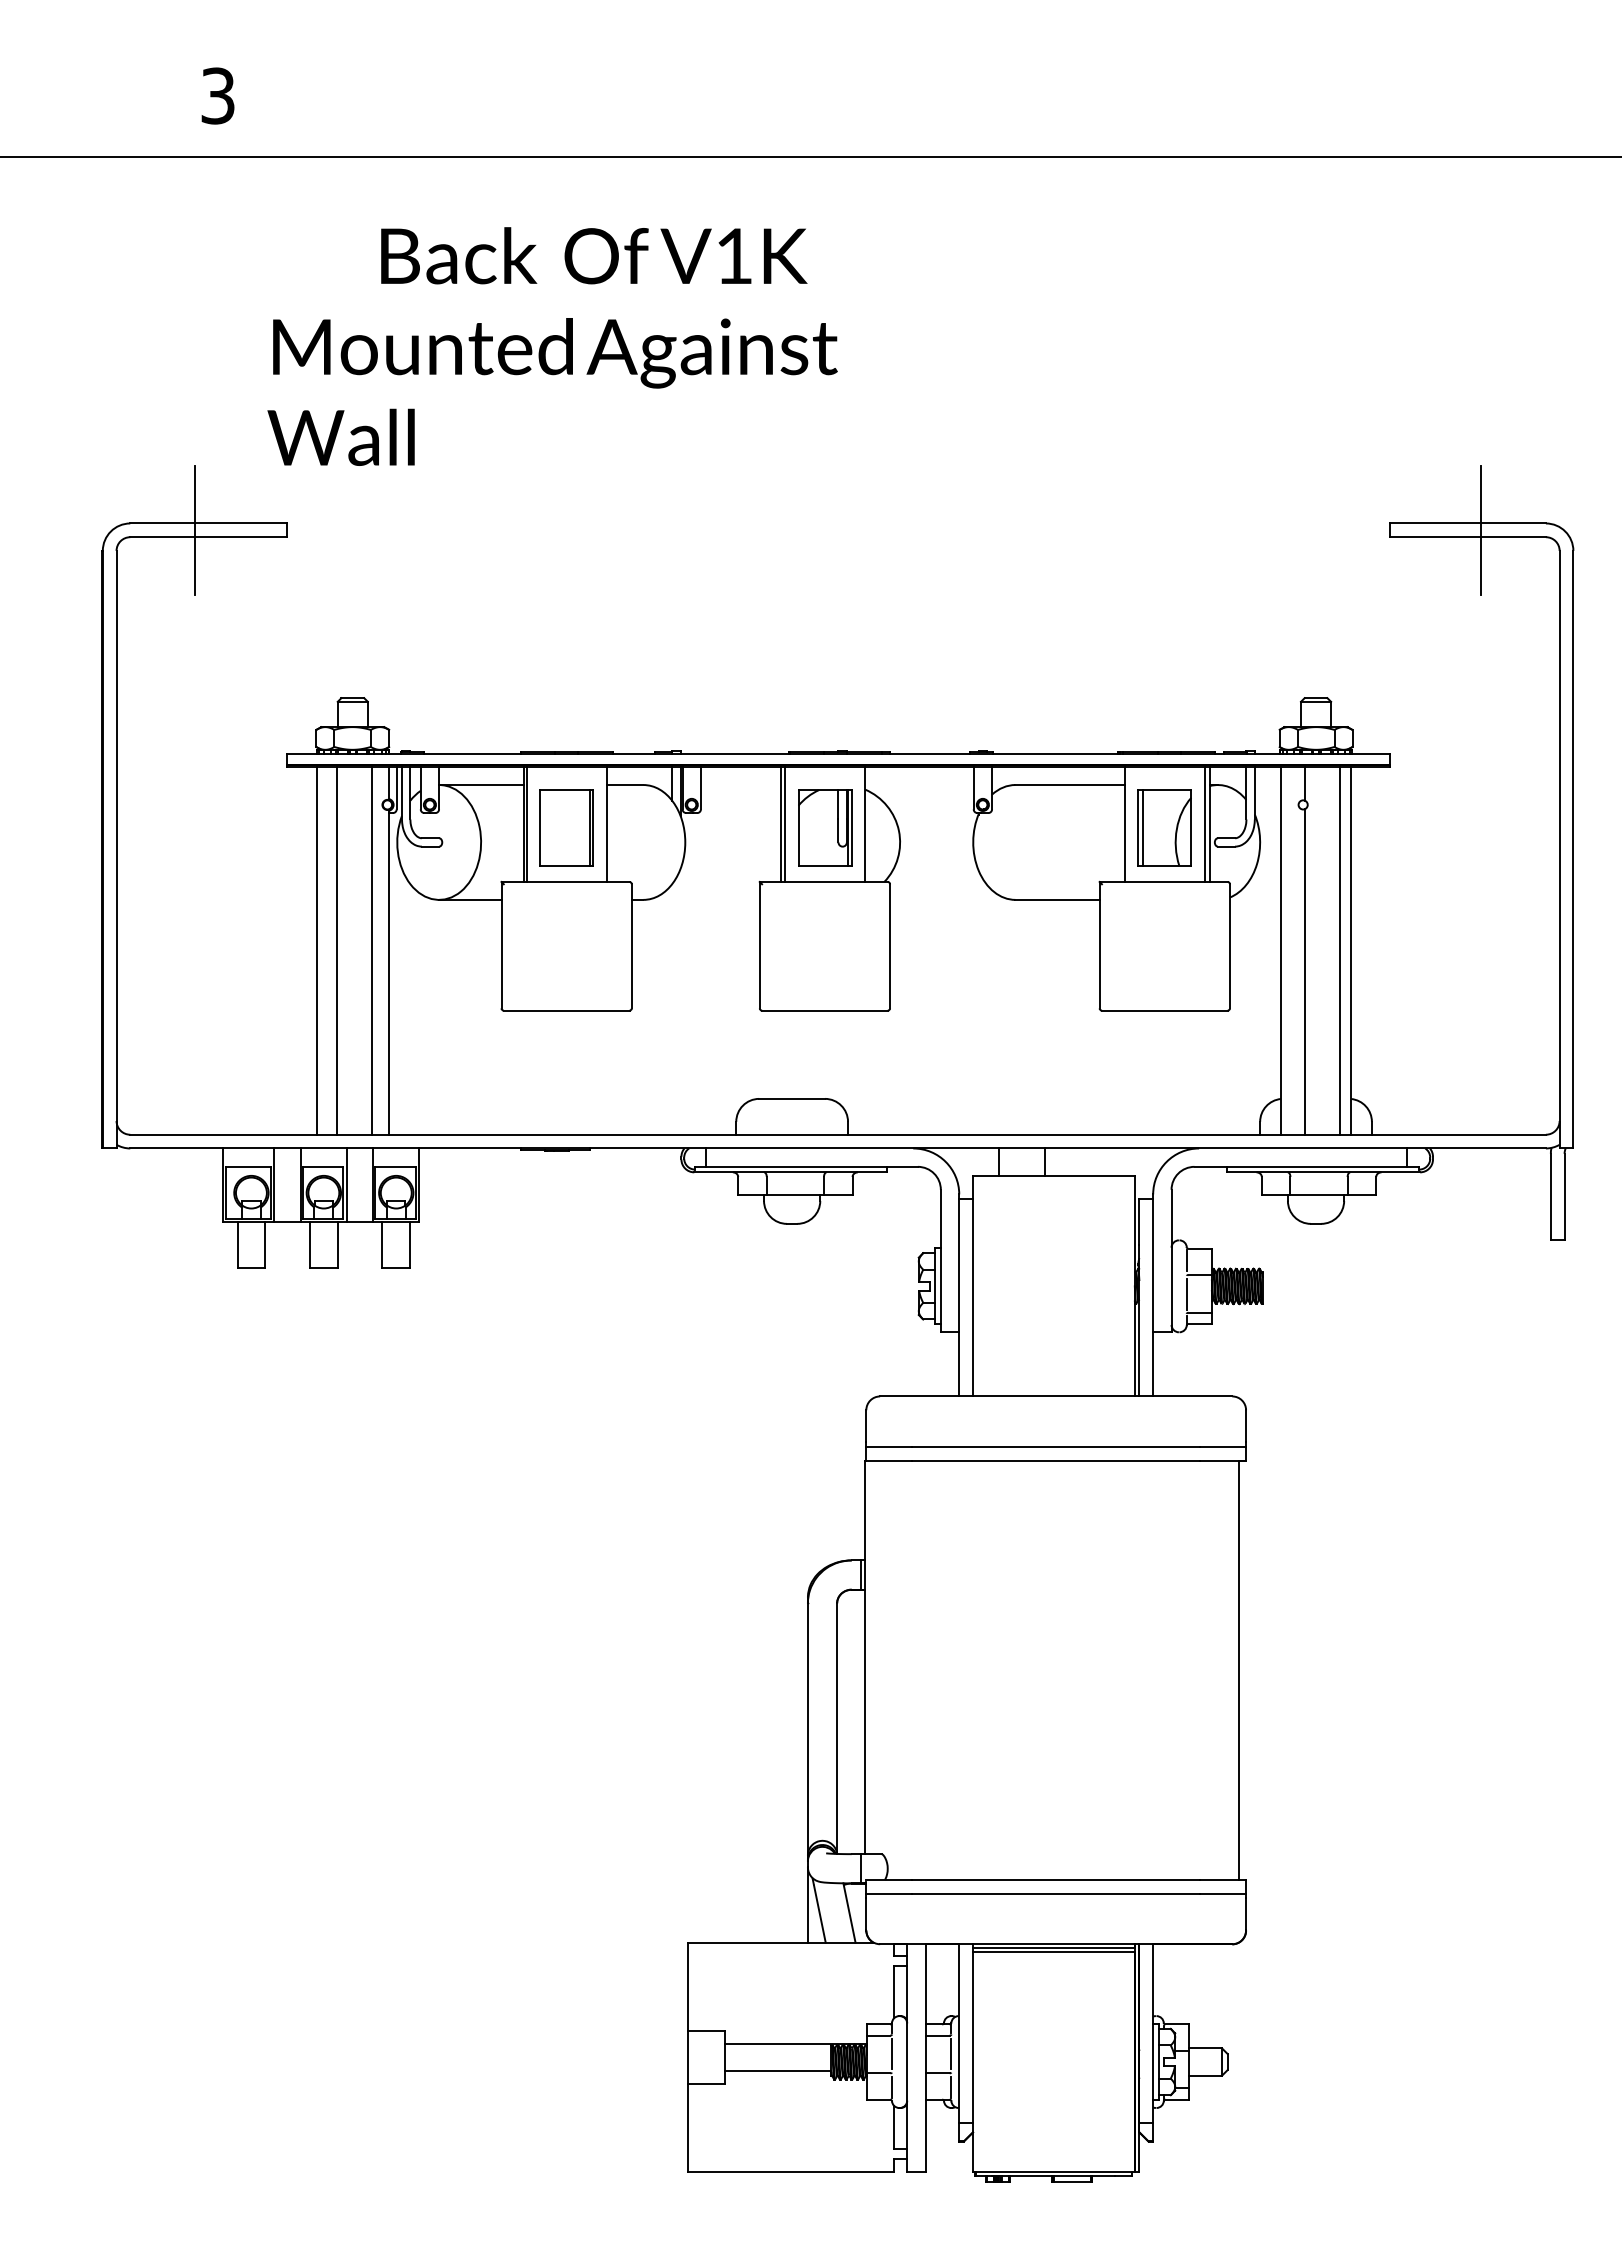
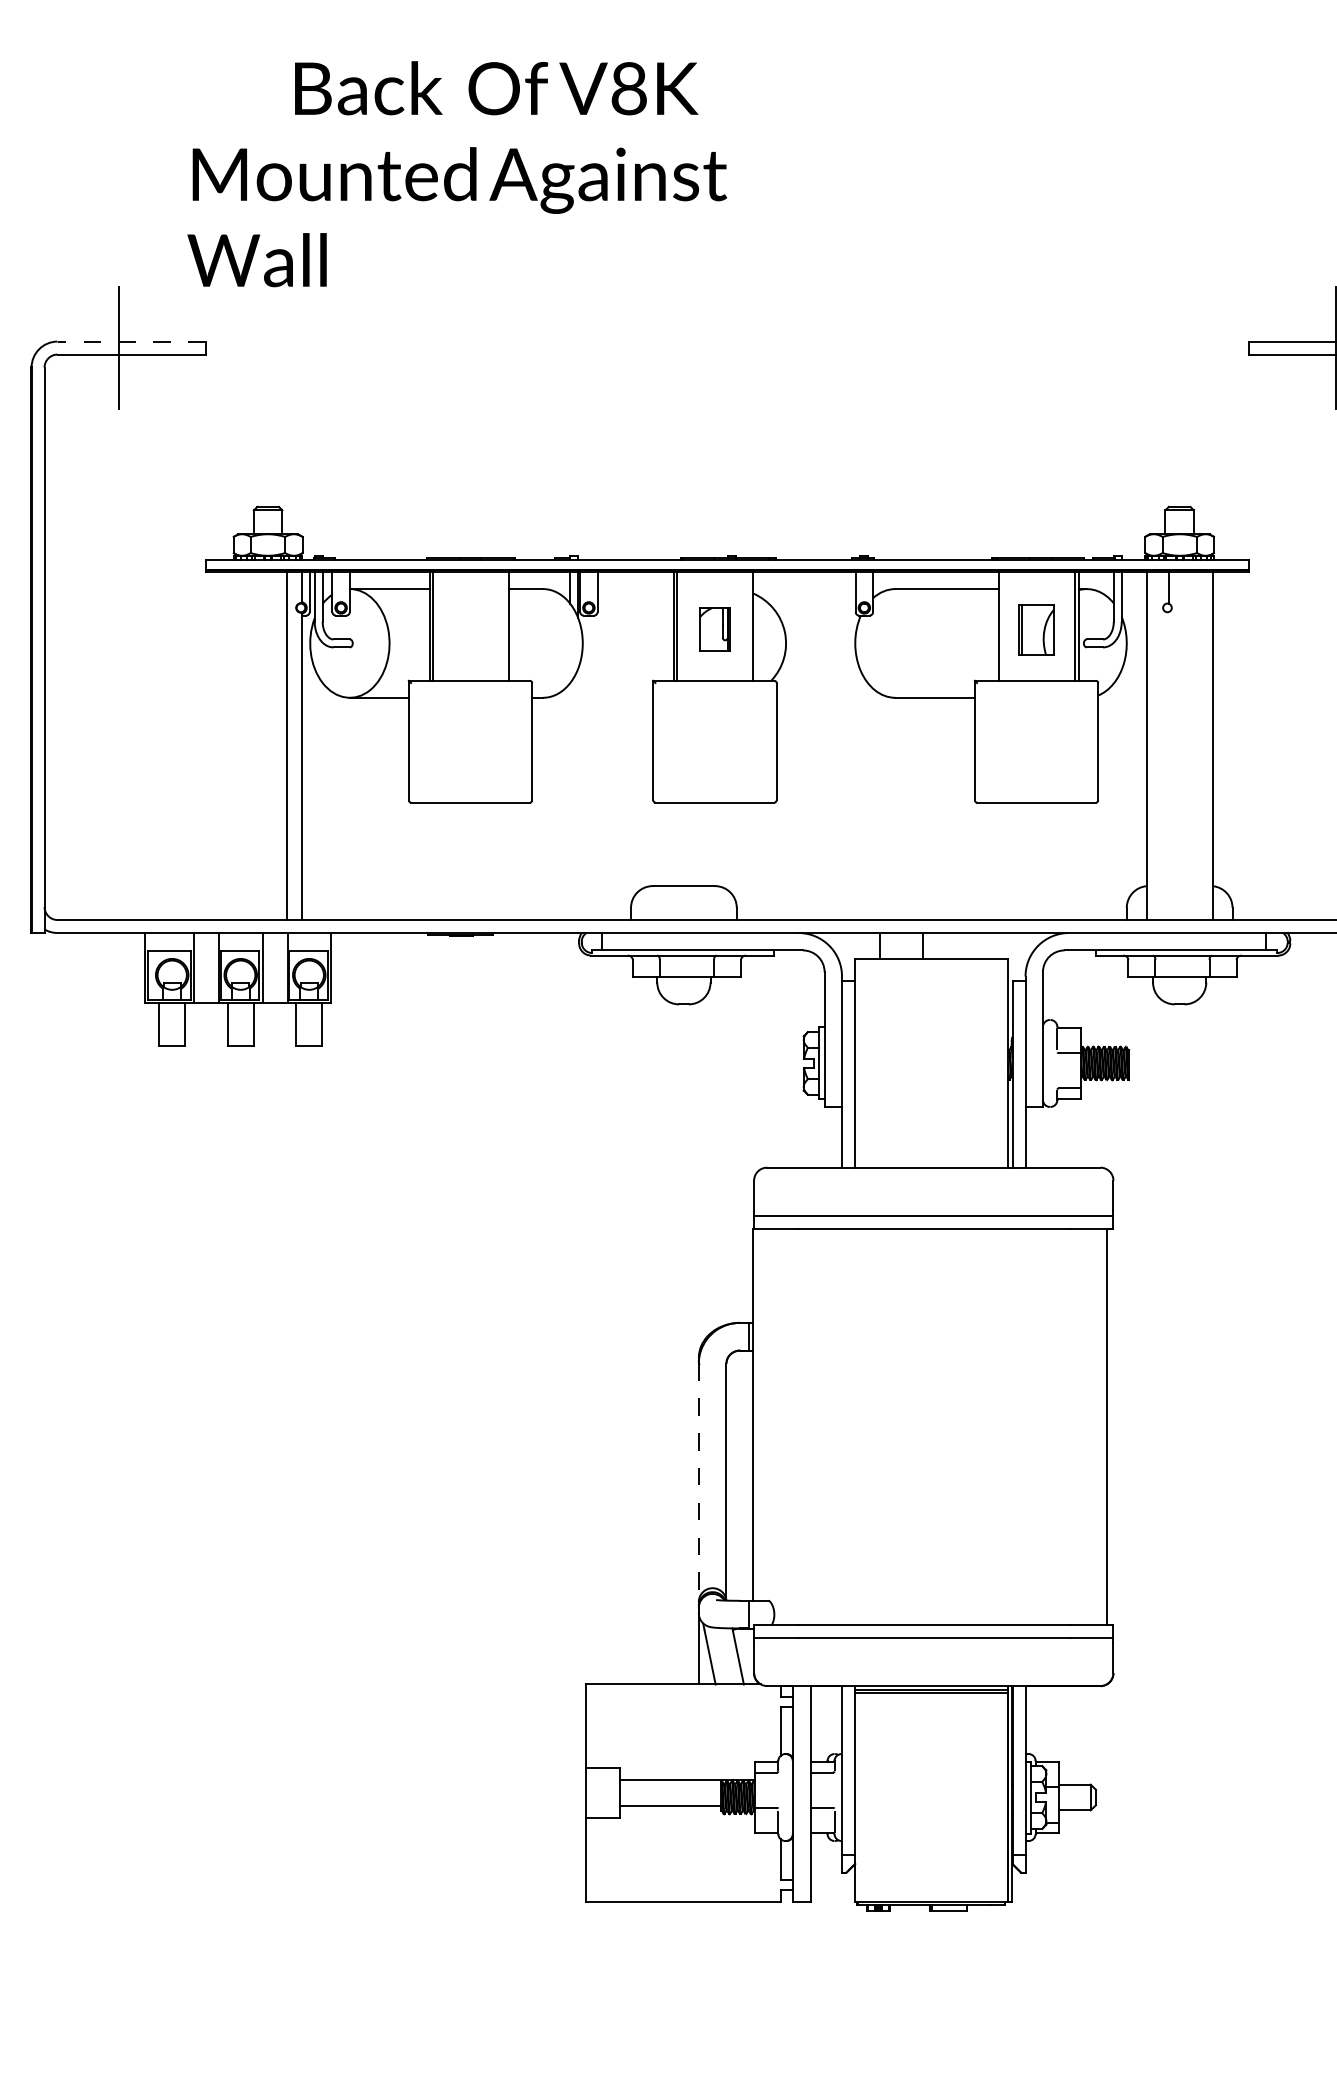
text: (734, 256) -> (629, 88), V1K -> V8K
line: (207, 523) -> (130, 341), solid -> dashed
part: (566, 827) -> (470, 629), removed
part: (825, 827) -> (715, 629), size x0.6
part: (1164, 827) -> (1036, 629), size x0.7
line: (317, 950) -> (234, 745), removed
line: (336, 950) -> (252, 745), removed
line: (1339, 950) -> (1201, 745), removed
line: (1304, 971) -> (1168, 765), removed
line: (1186, 1294) -> (1057, 1071), removed
line: (807, 1729) -> (698, 1482), solid -> dashed
line: (891, 2053) -> (777, 1789), removed
line: (951, 2053) -> (834, 1789), removed

